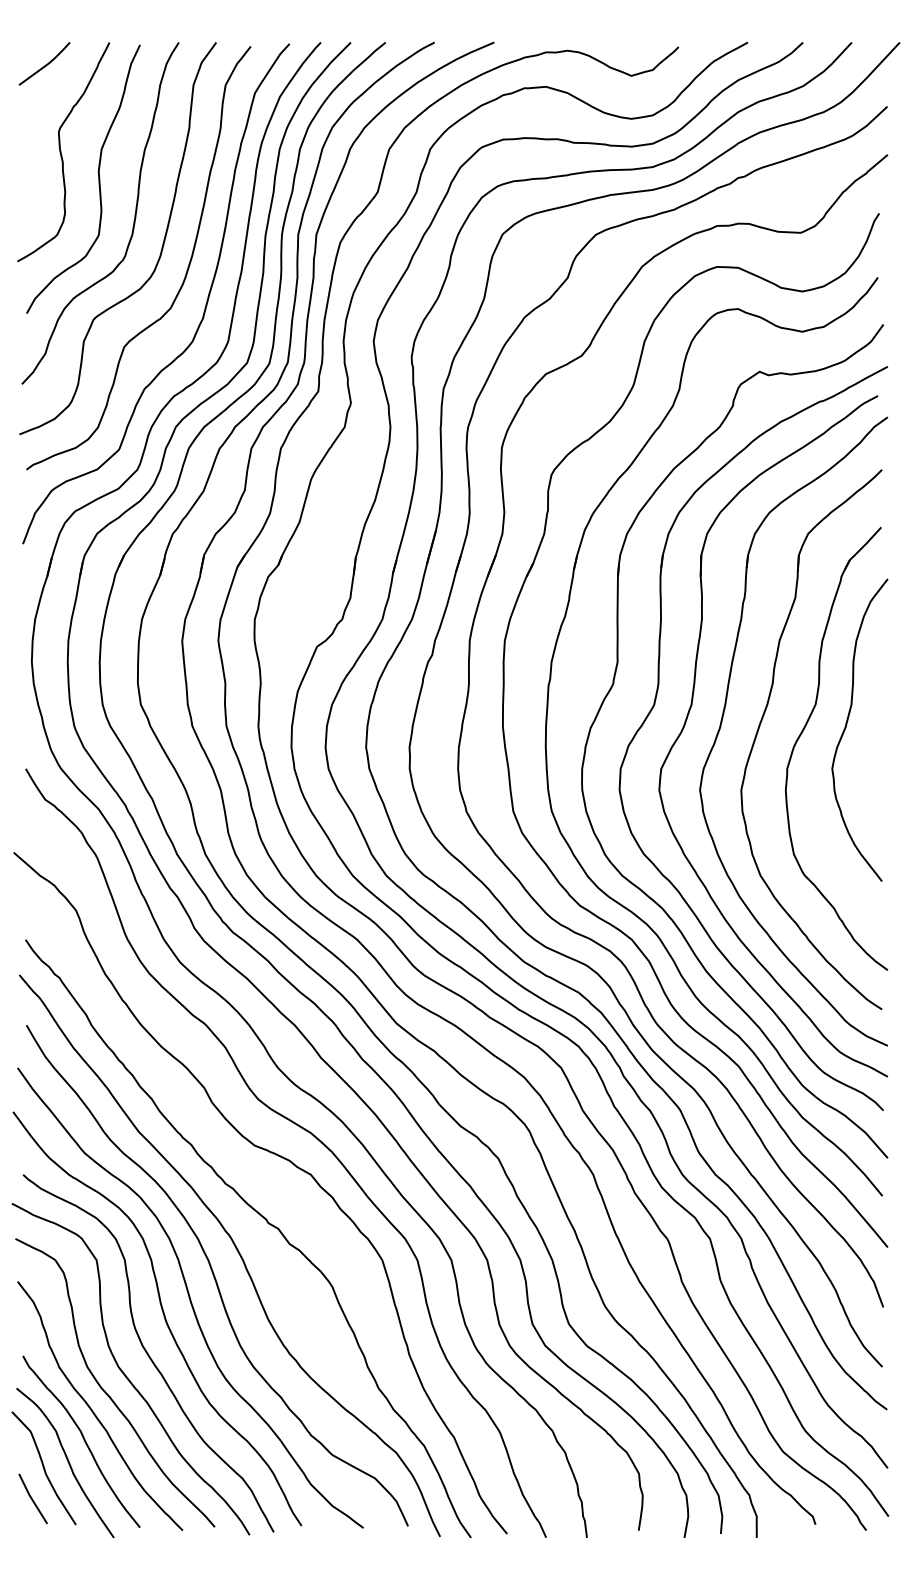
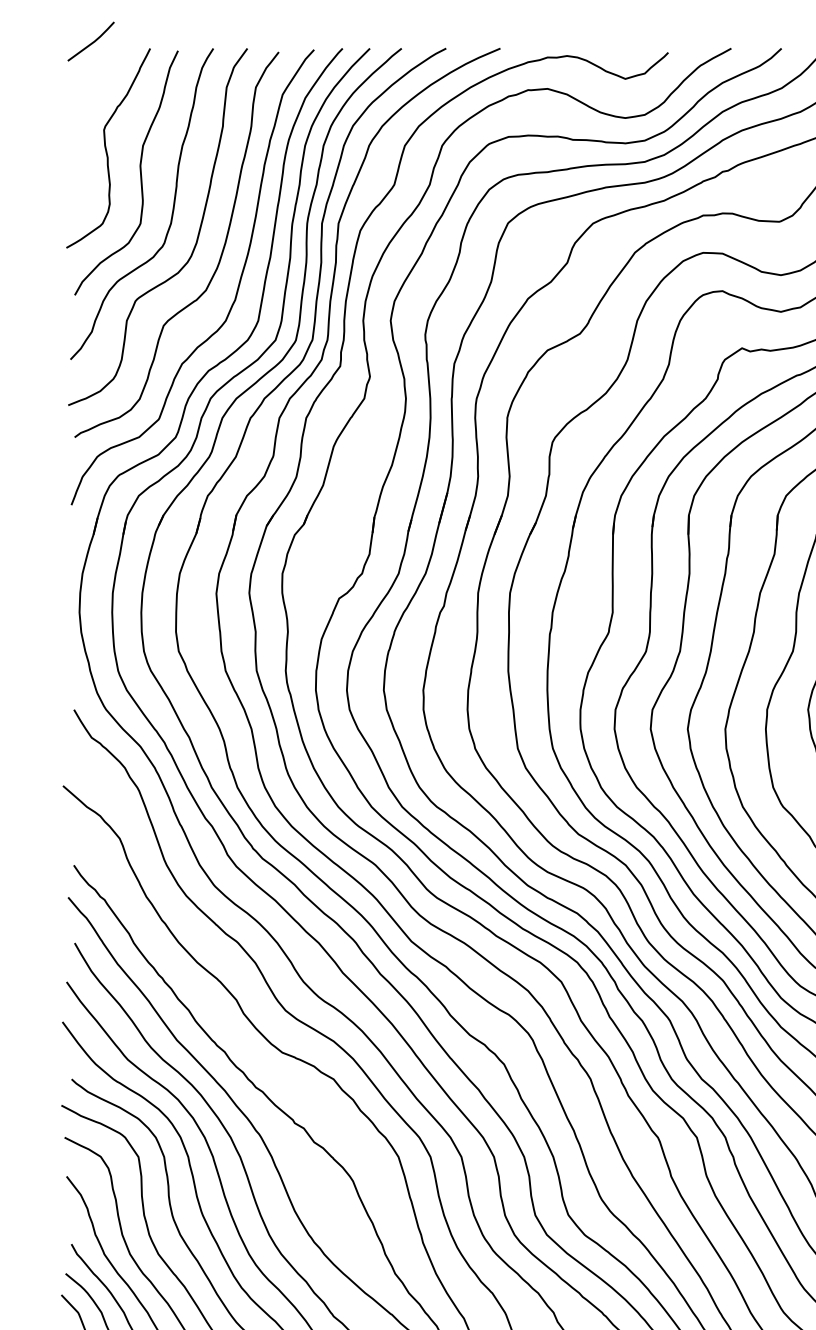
line: (45, 64) -> (91, 42), moved

